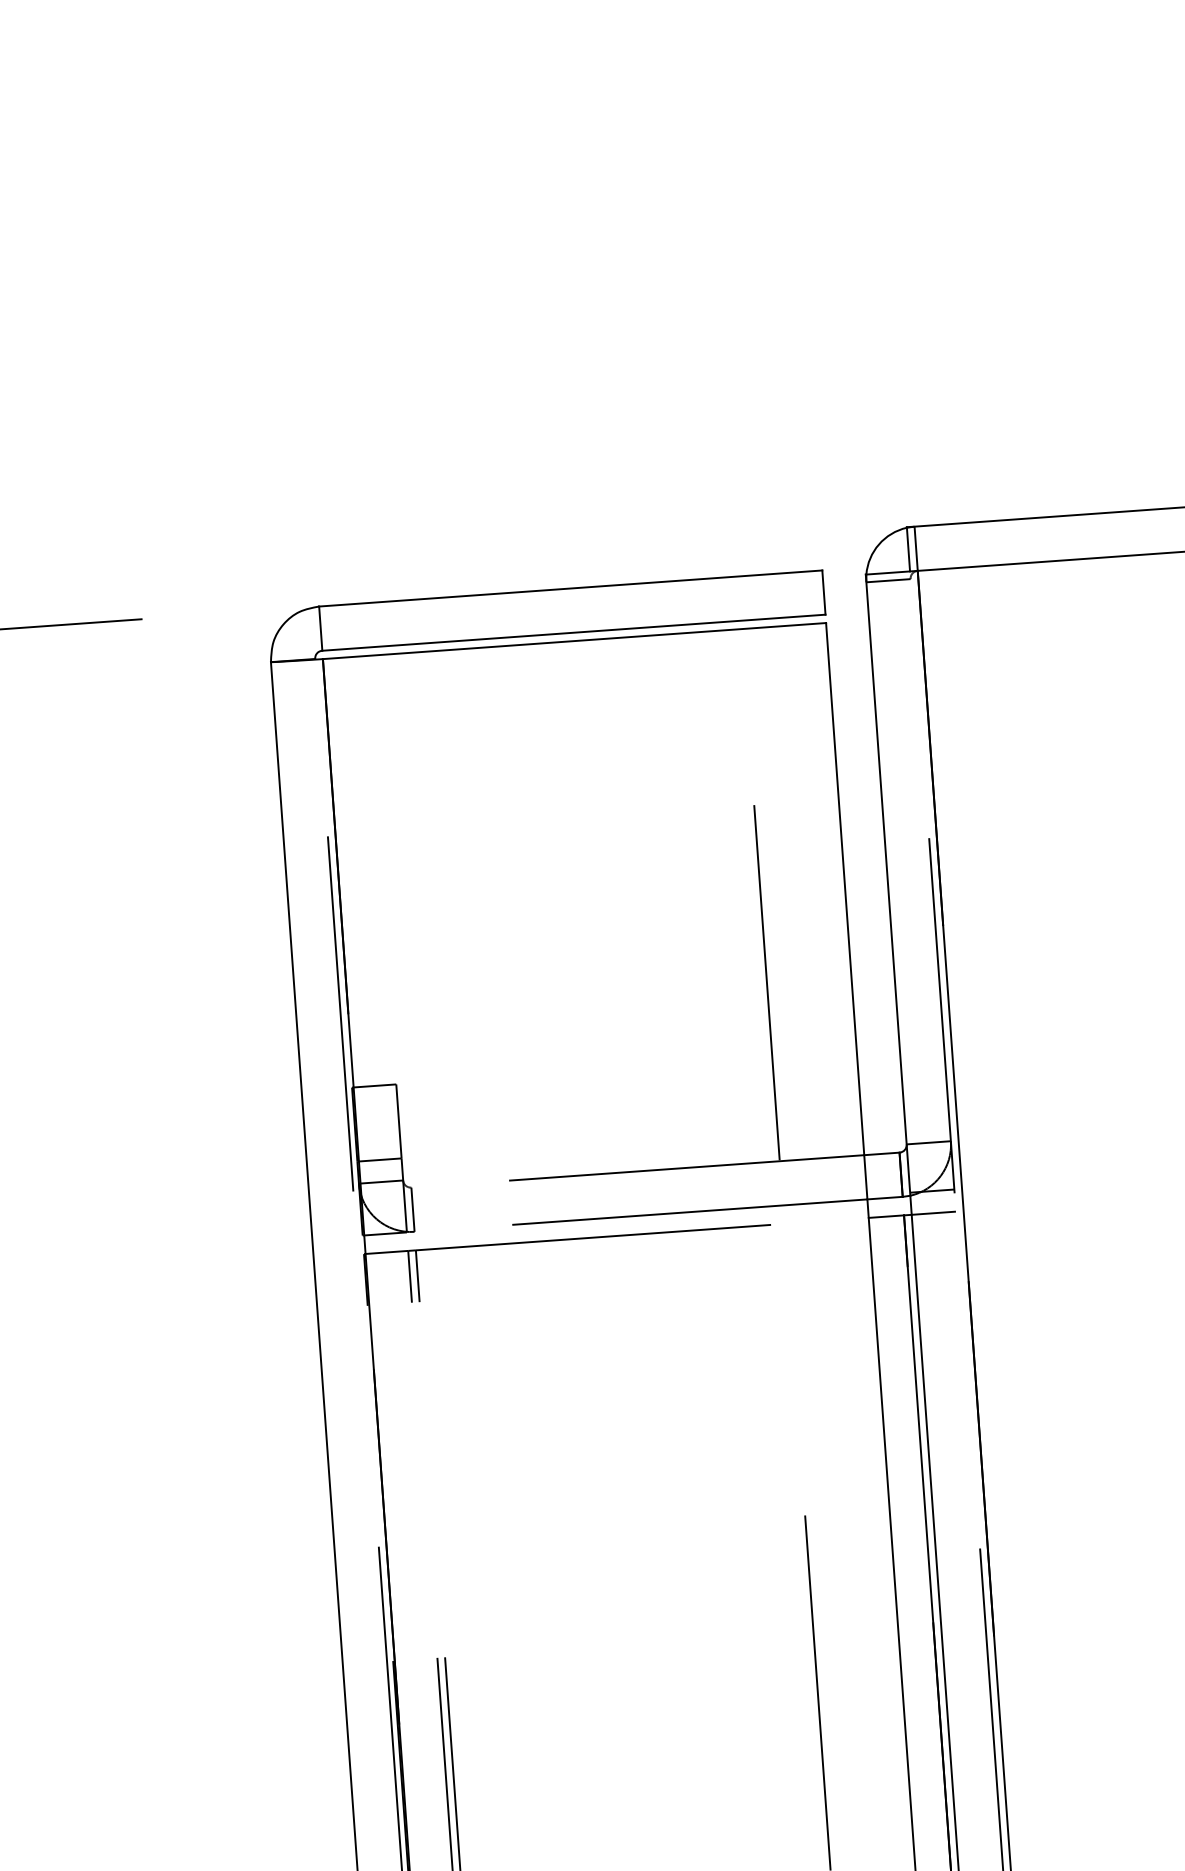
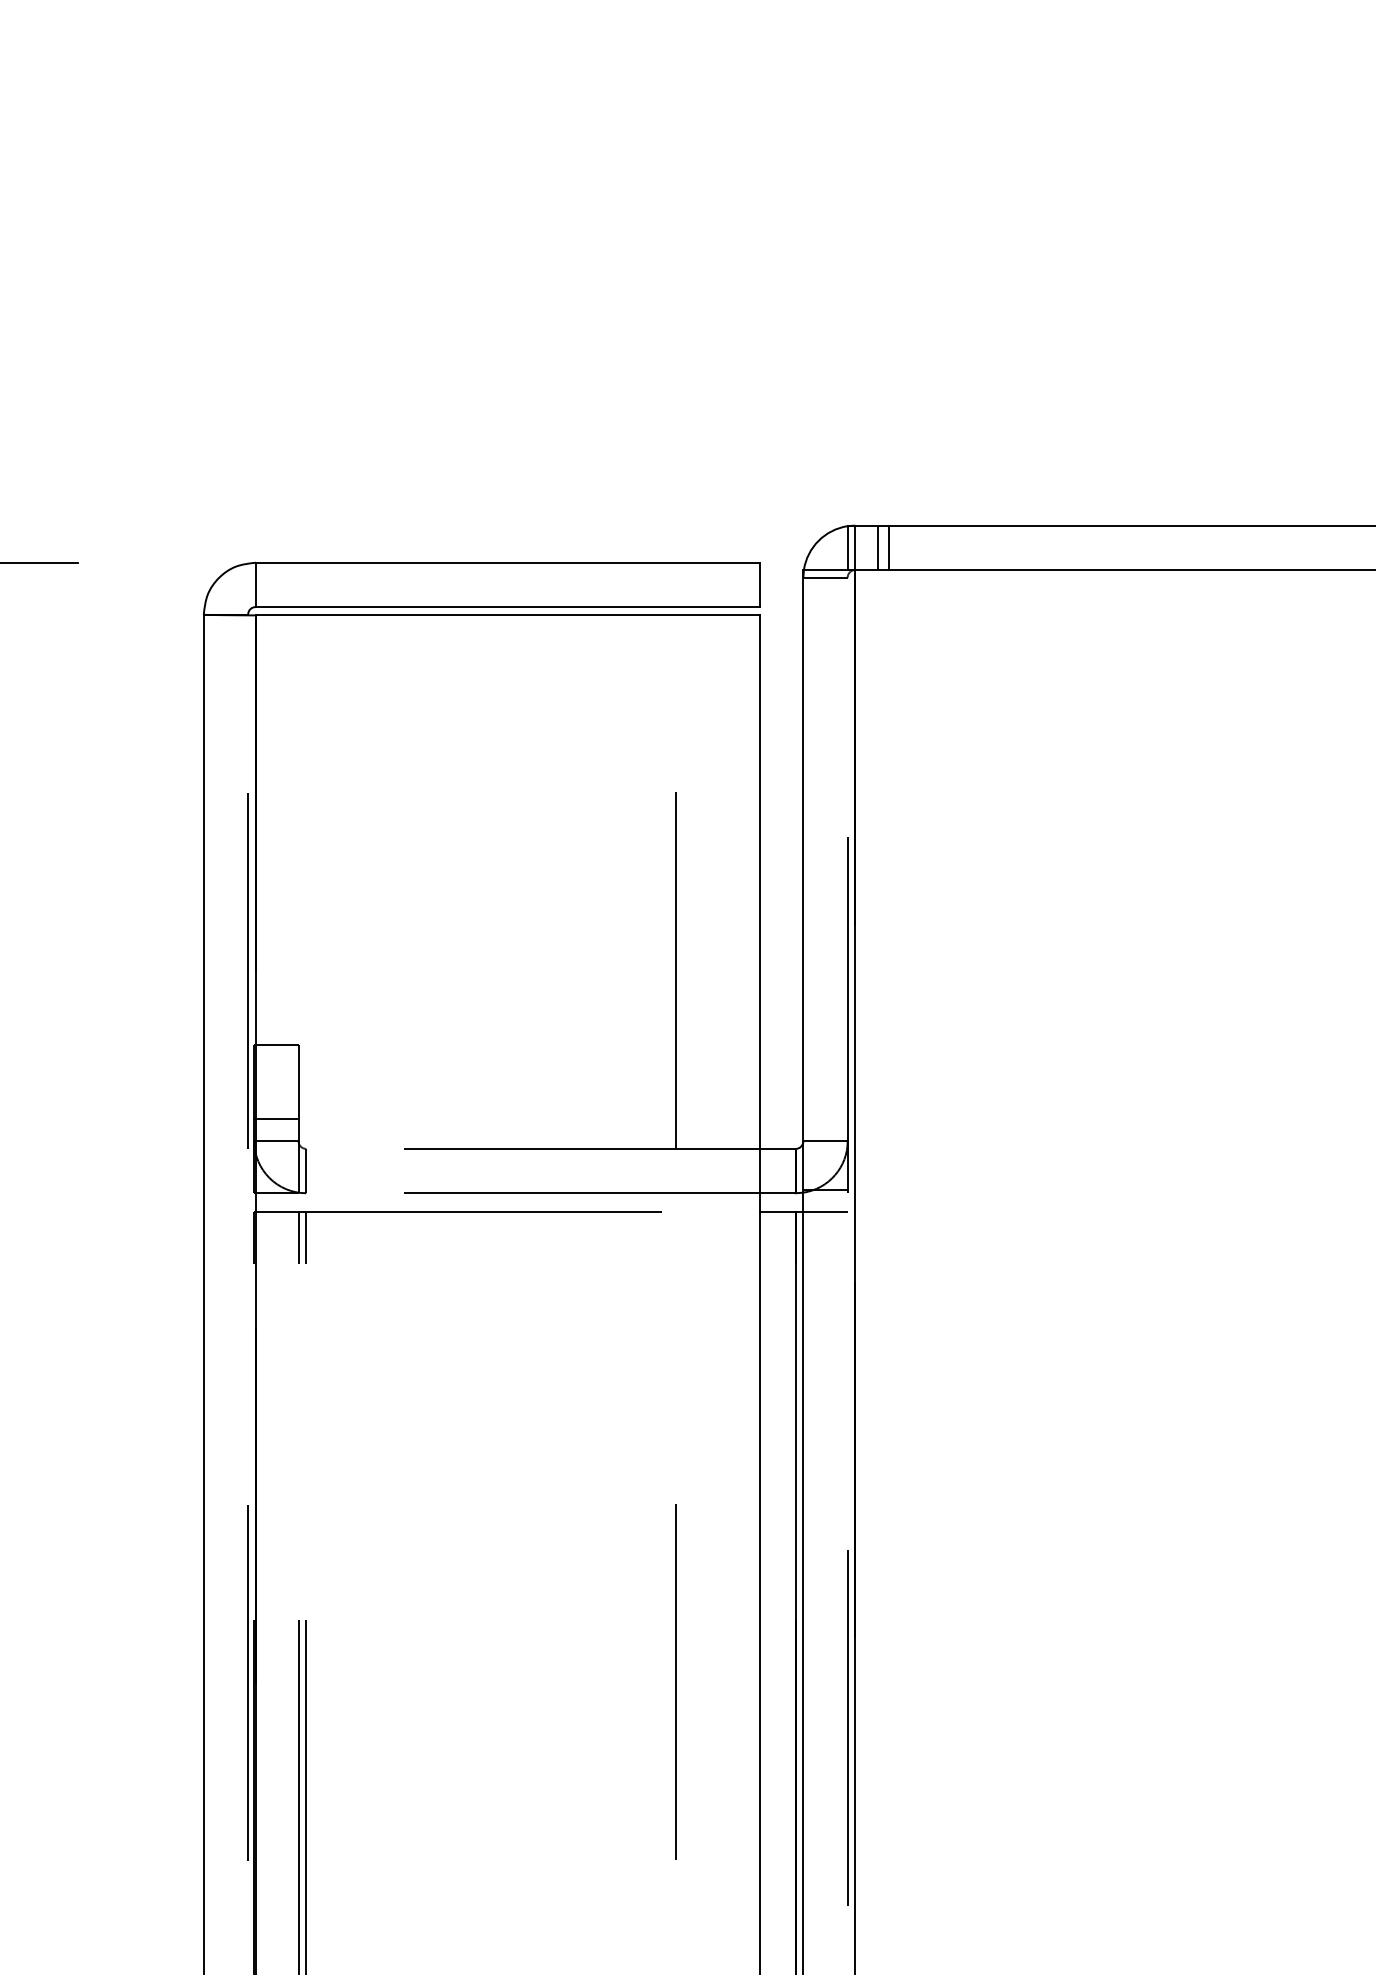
line: (938, 546) -> (877, 547), added
line: (949, 546) -> (888, 547), added

